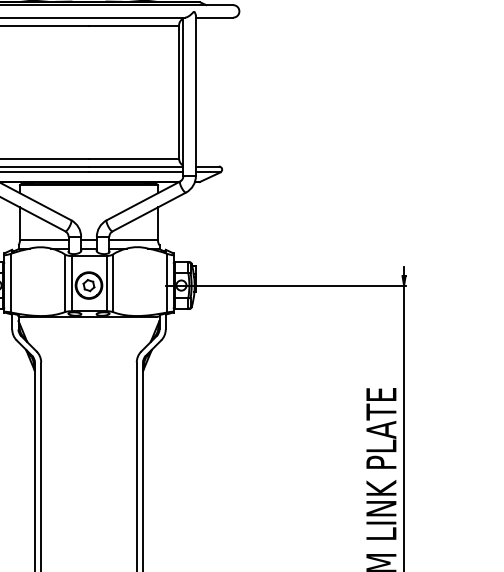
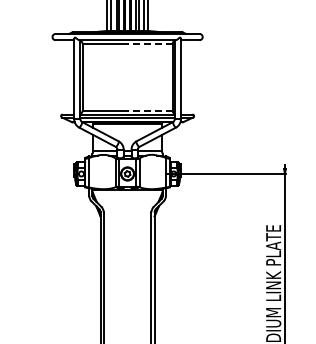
line: (132, 26) -> (149, 44), solid -> dashed
line: (132, 158) -> (149, 110), solid -> dashed

